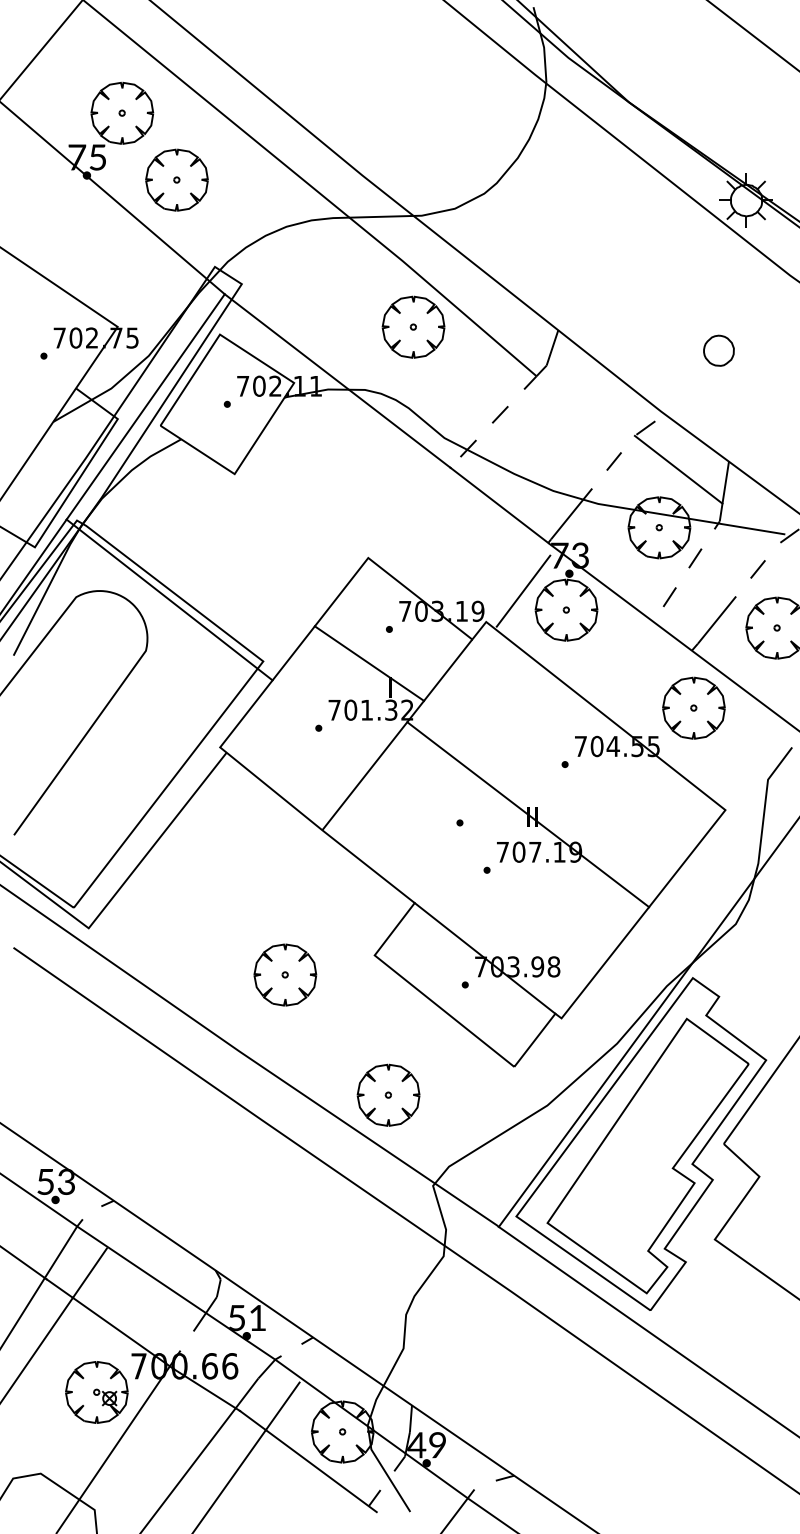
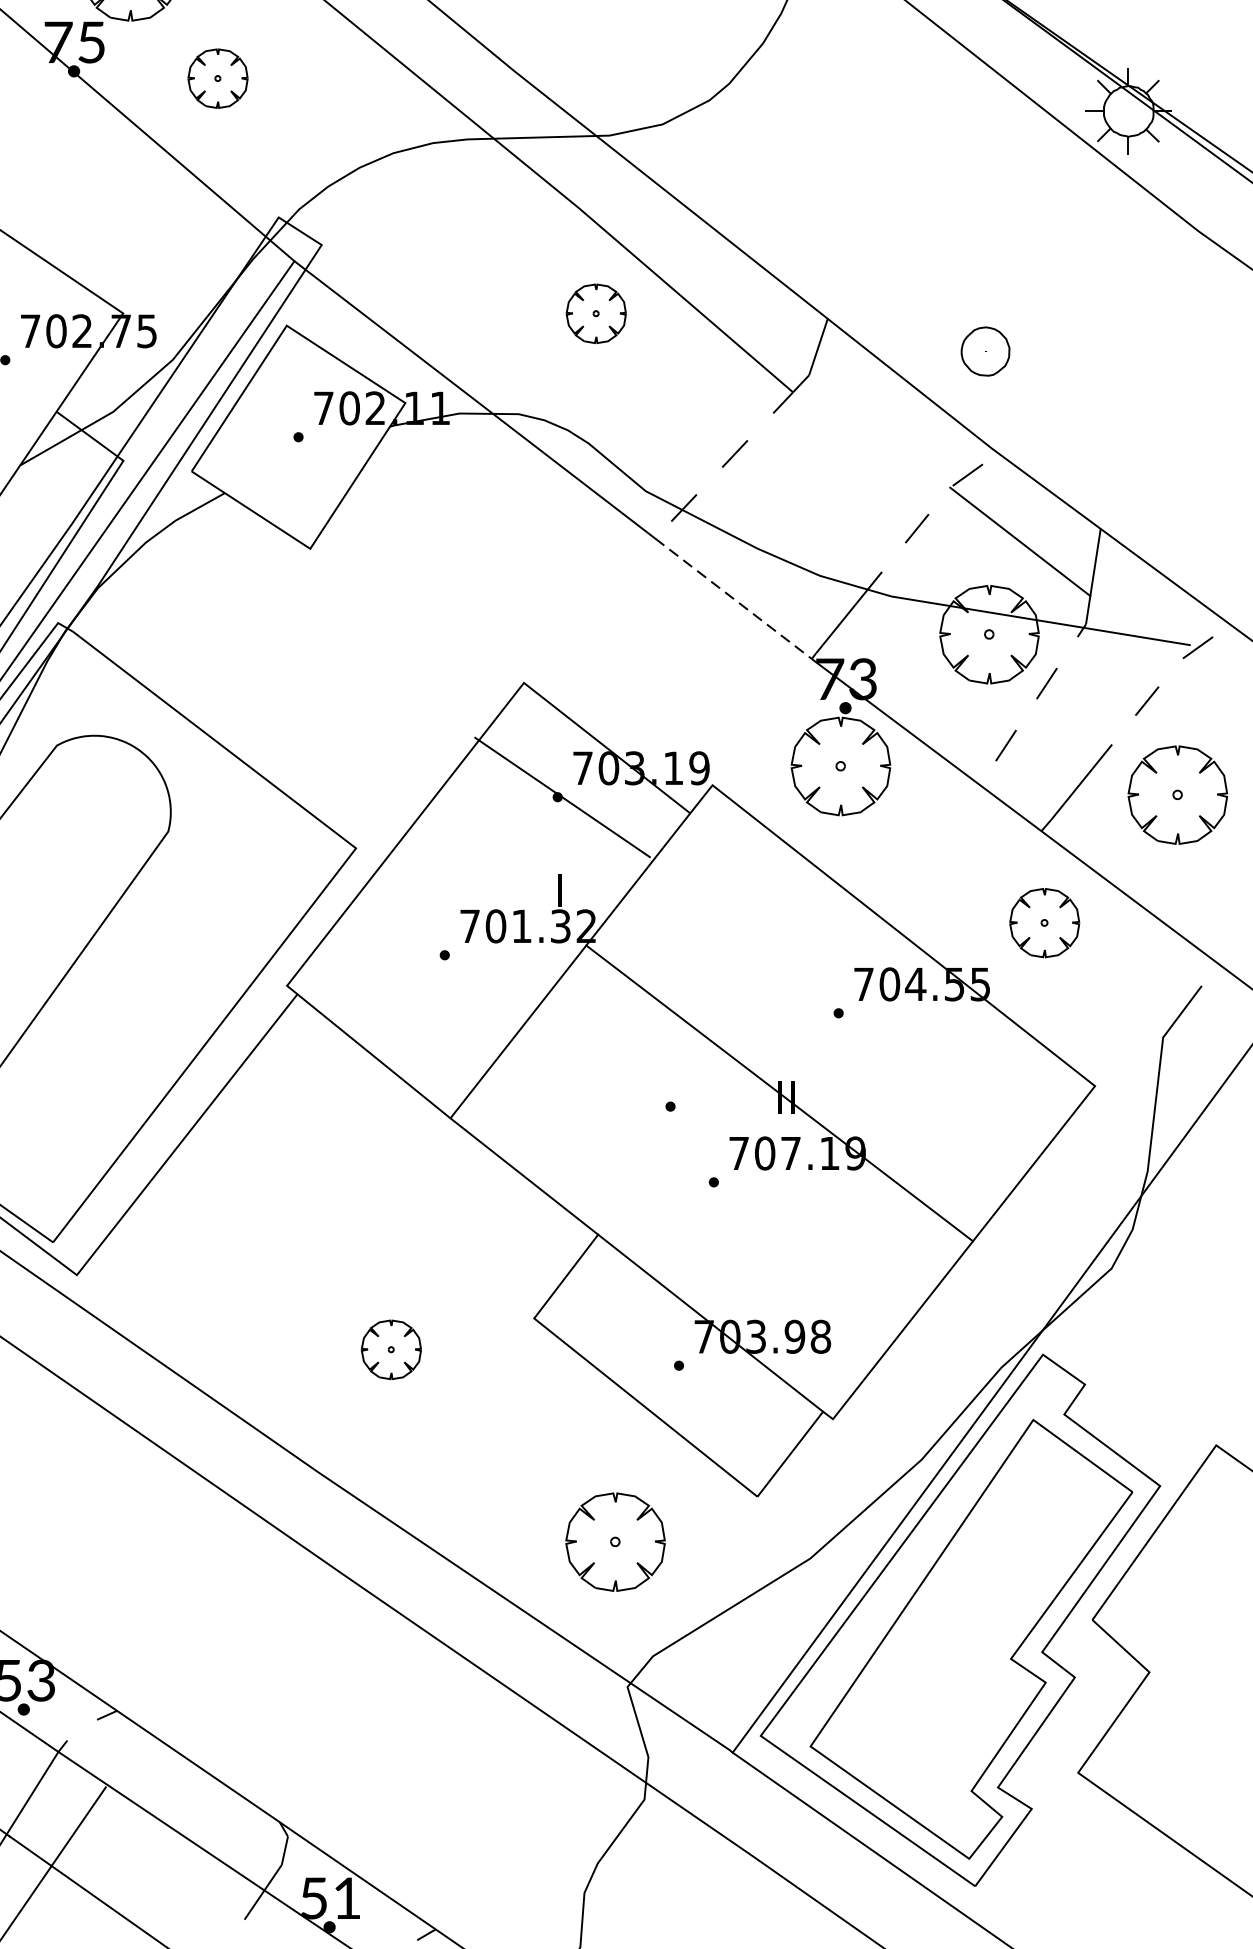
part: (176, 179) -> (217, 77), size x0.6
part: (413, 326) -> (596, 312), size x0.6
part: (718, 350) -> (984, 351), moved
line: (499, 505) -> (733, 598), solid -> dashed
line: (523, 590) -> (772, 734), removed
line: (169, 599) -> (206, 749), removed
line: (369, 663) -> (562, 797), moved
part: (693, 707) -> (1043, 922), size x0.7
part: (285, 974) -> (391, 1348), size x0.6
part: (388, 1094) -> (615, 1540), moved

